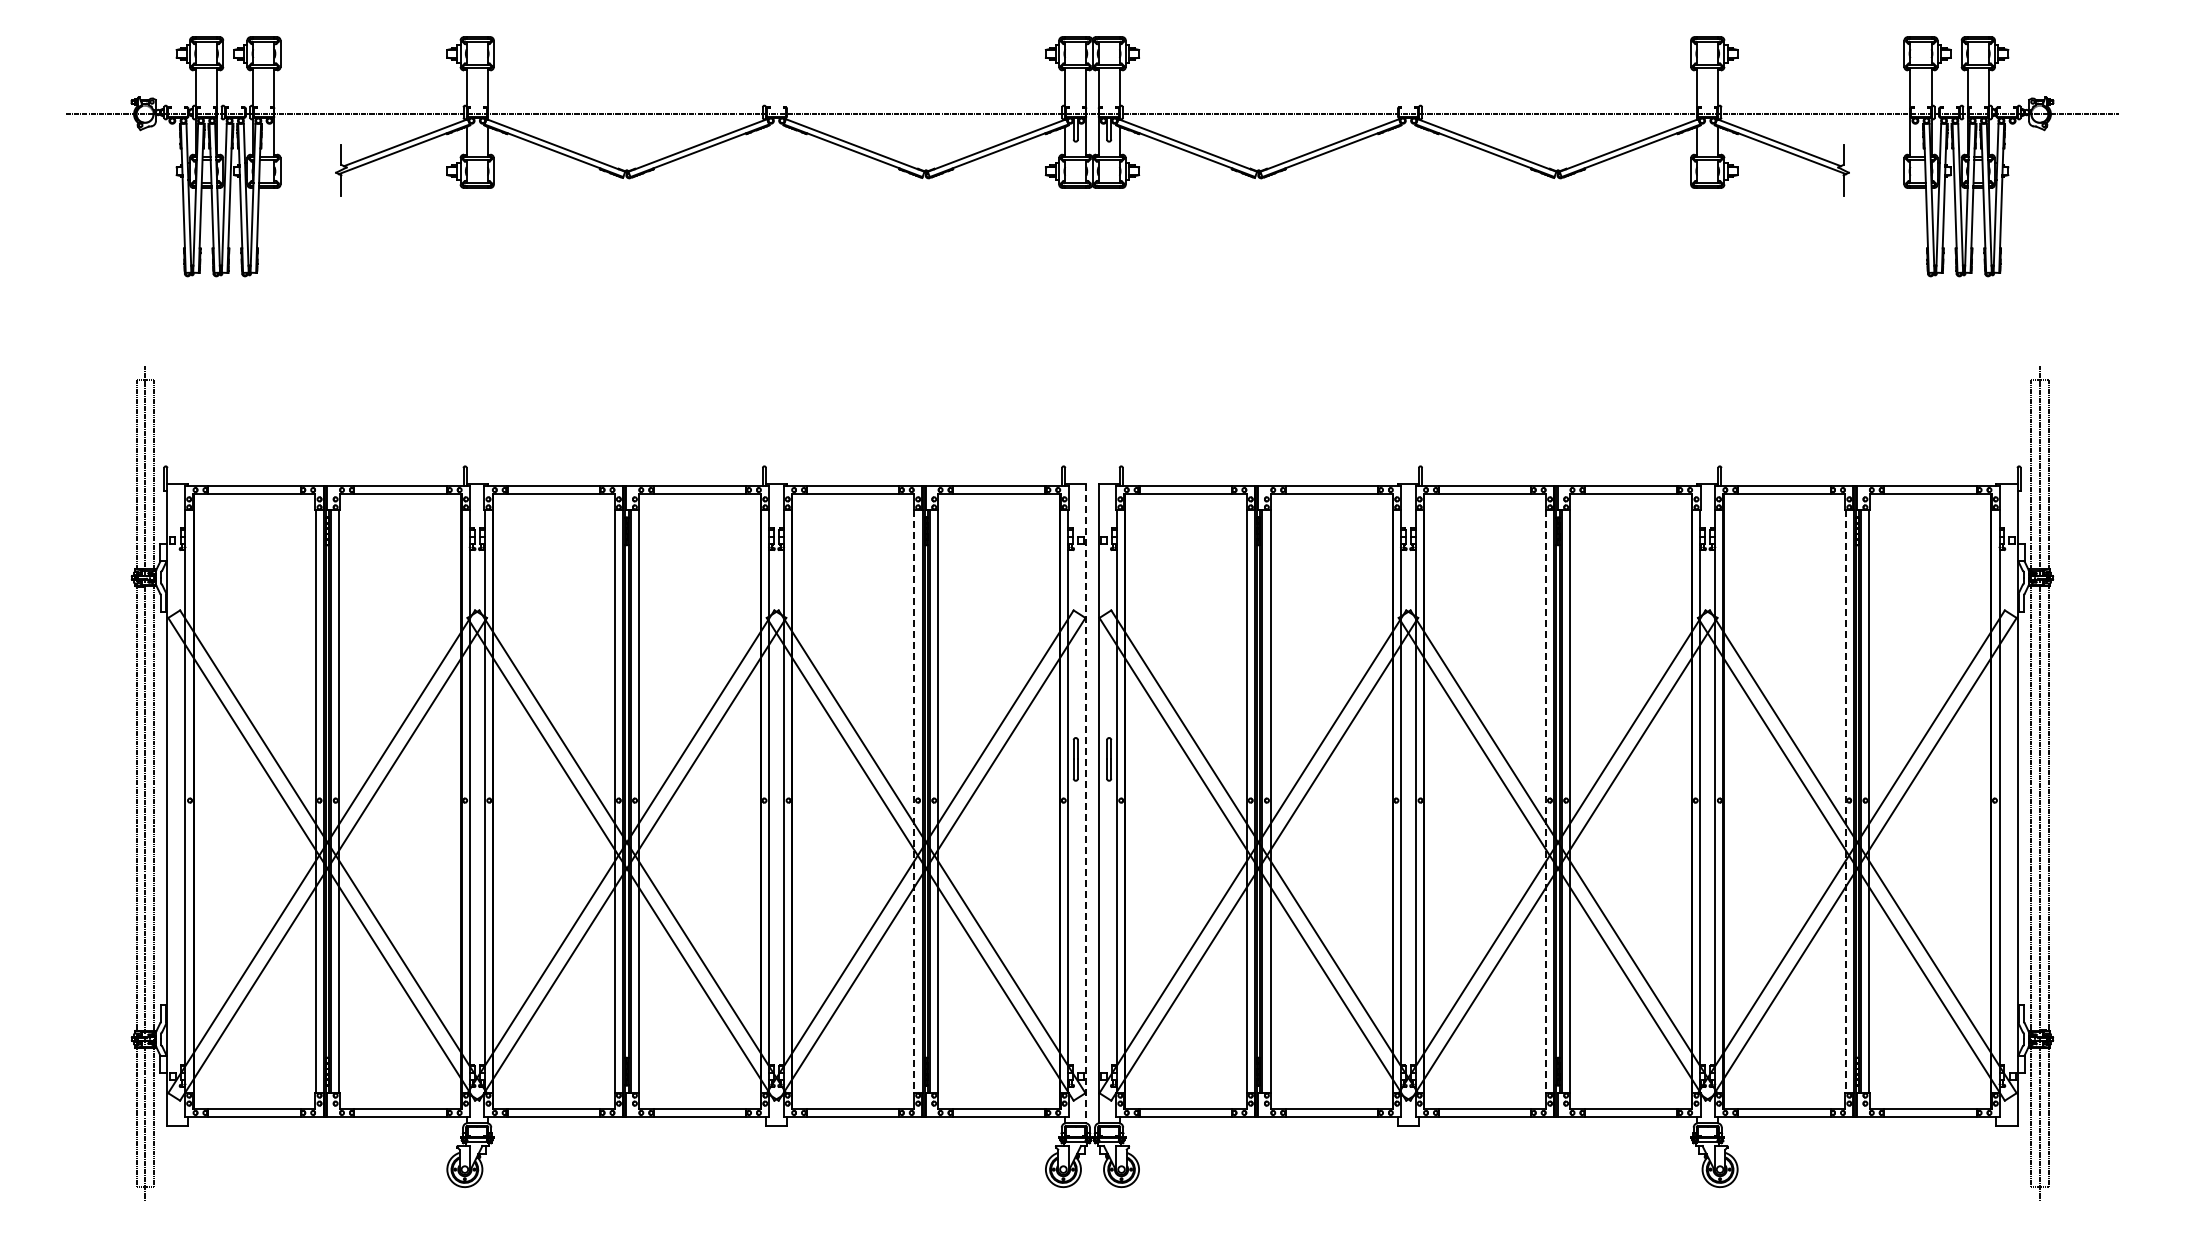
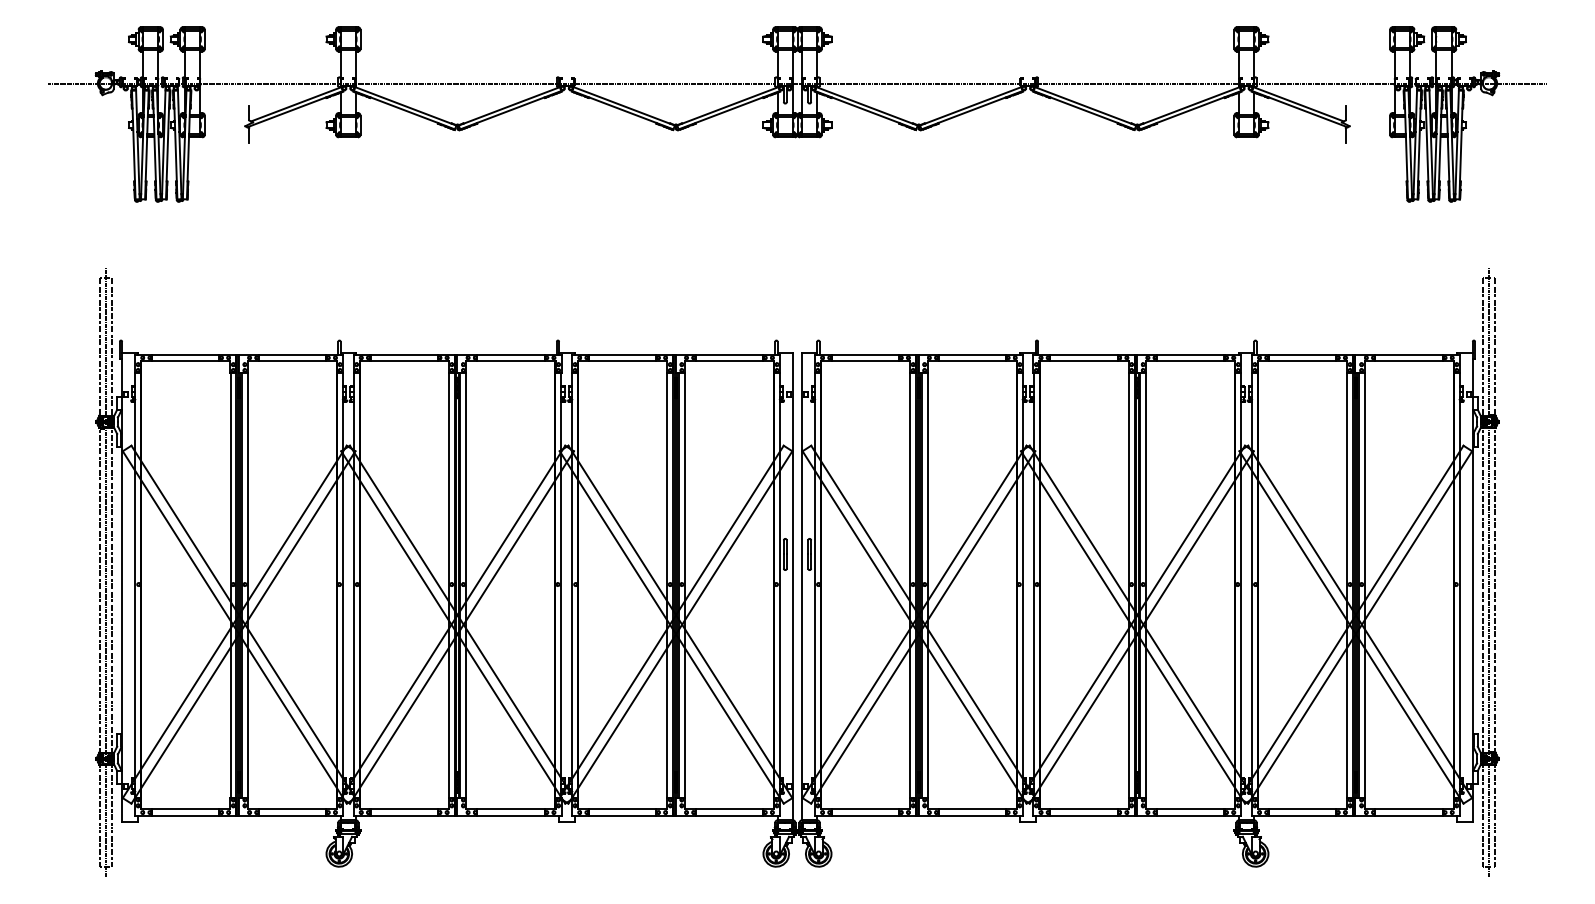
line: (914, 802) -> (667, 585), dashed -> solid
line: (1546, 802) -> (1128, 585), dashed -> solid
line: (1845, 802) -> (1347, 585), dashed -> solid
line: (1086, 803) -> (793, 586), dashed -> solid

